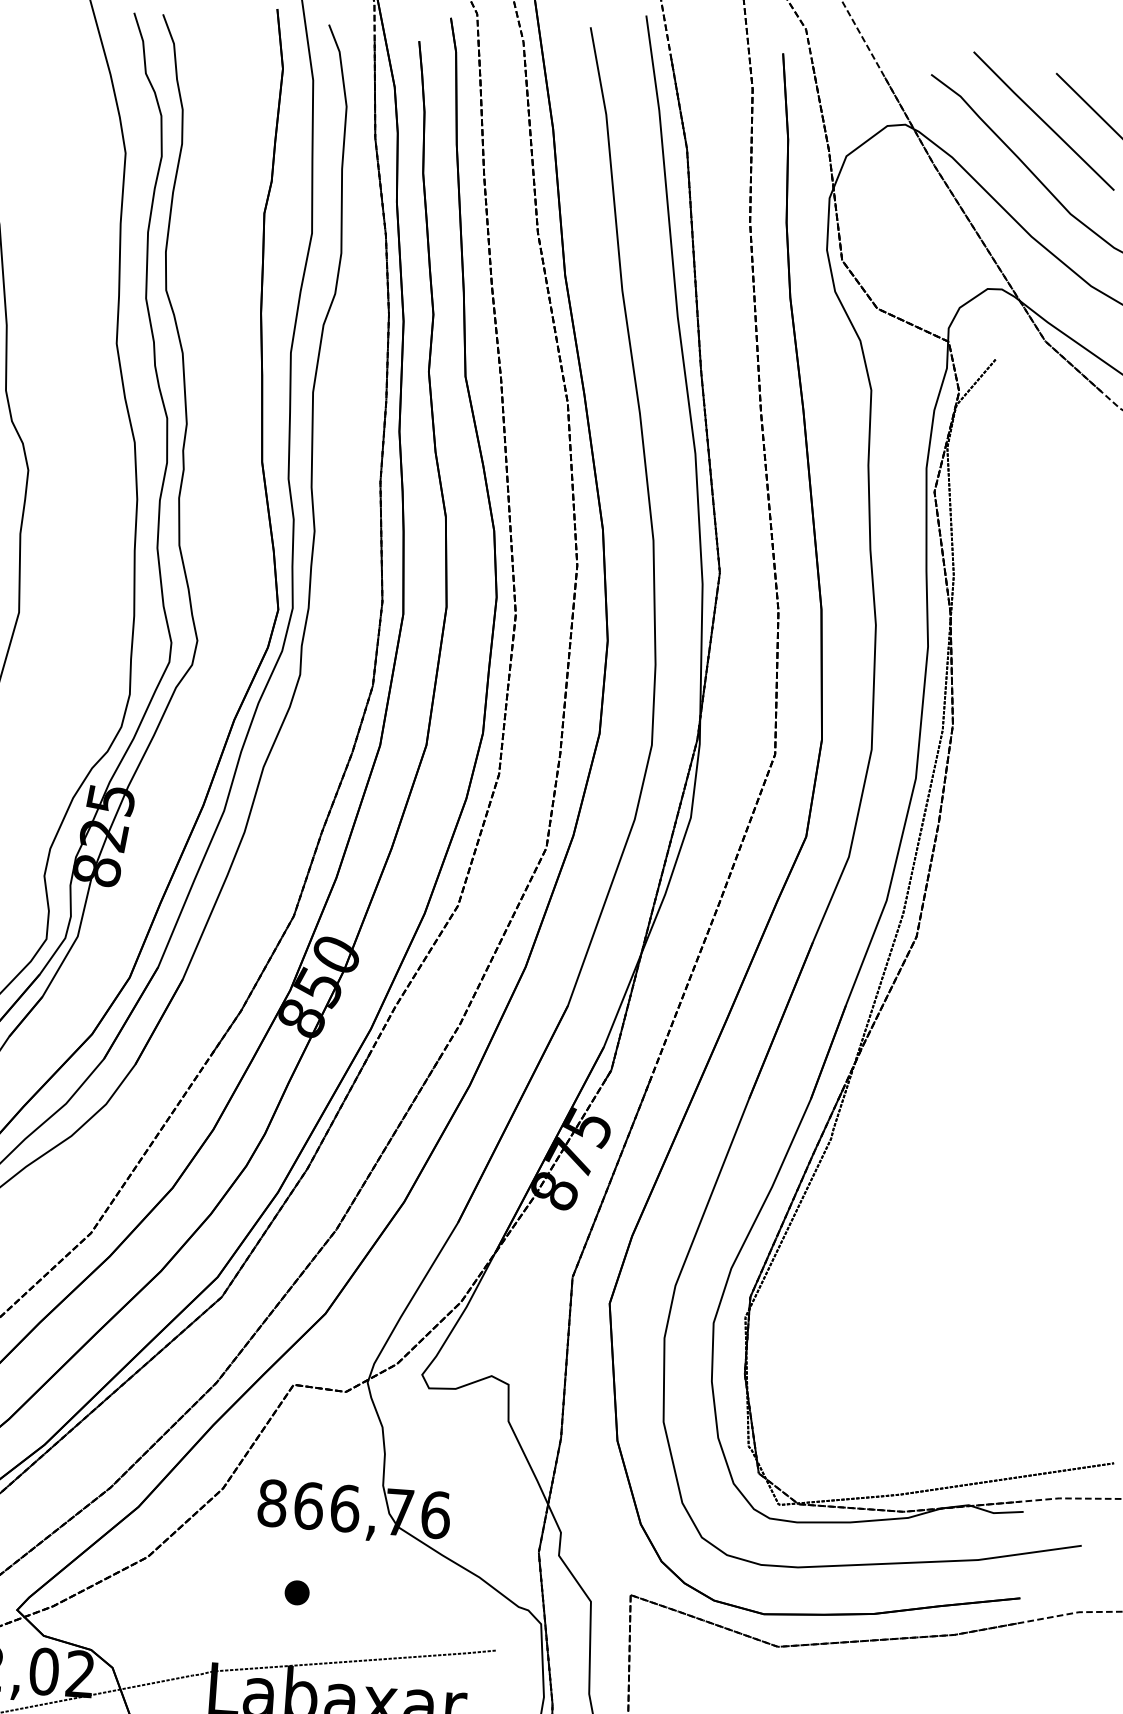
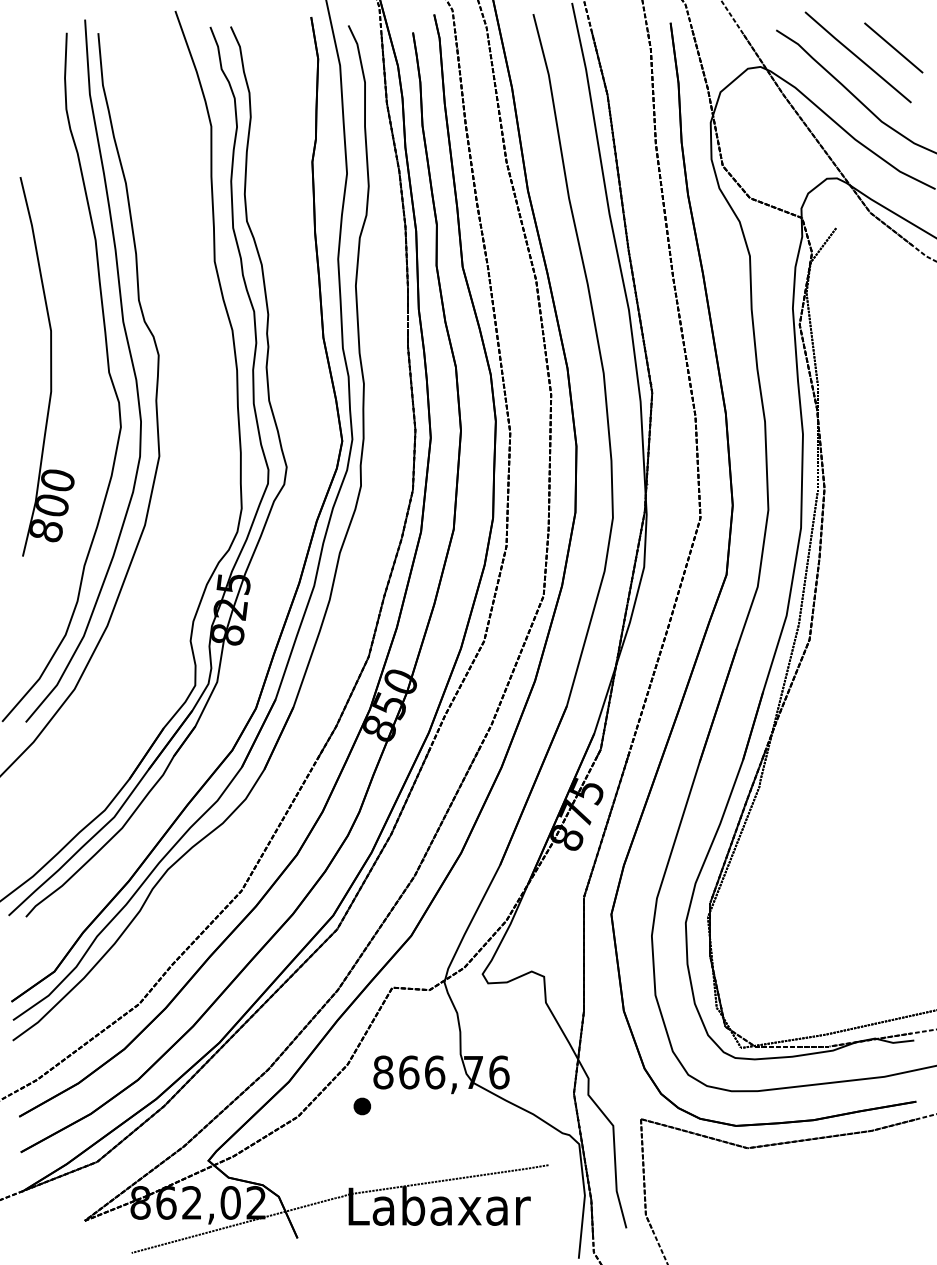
part: (295, 1592) -> (361, 1106), moved

